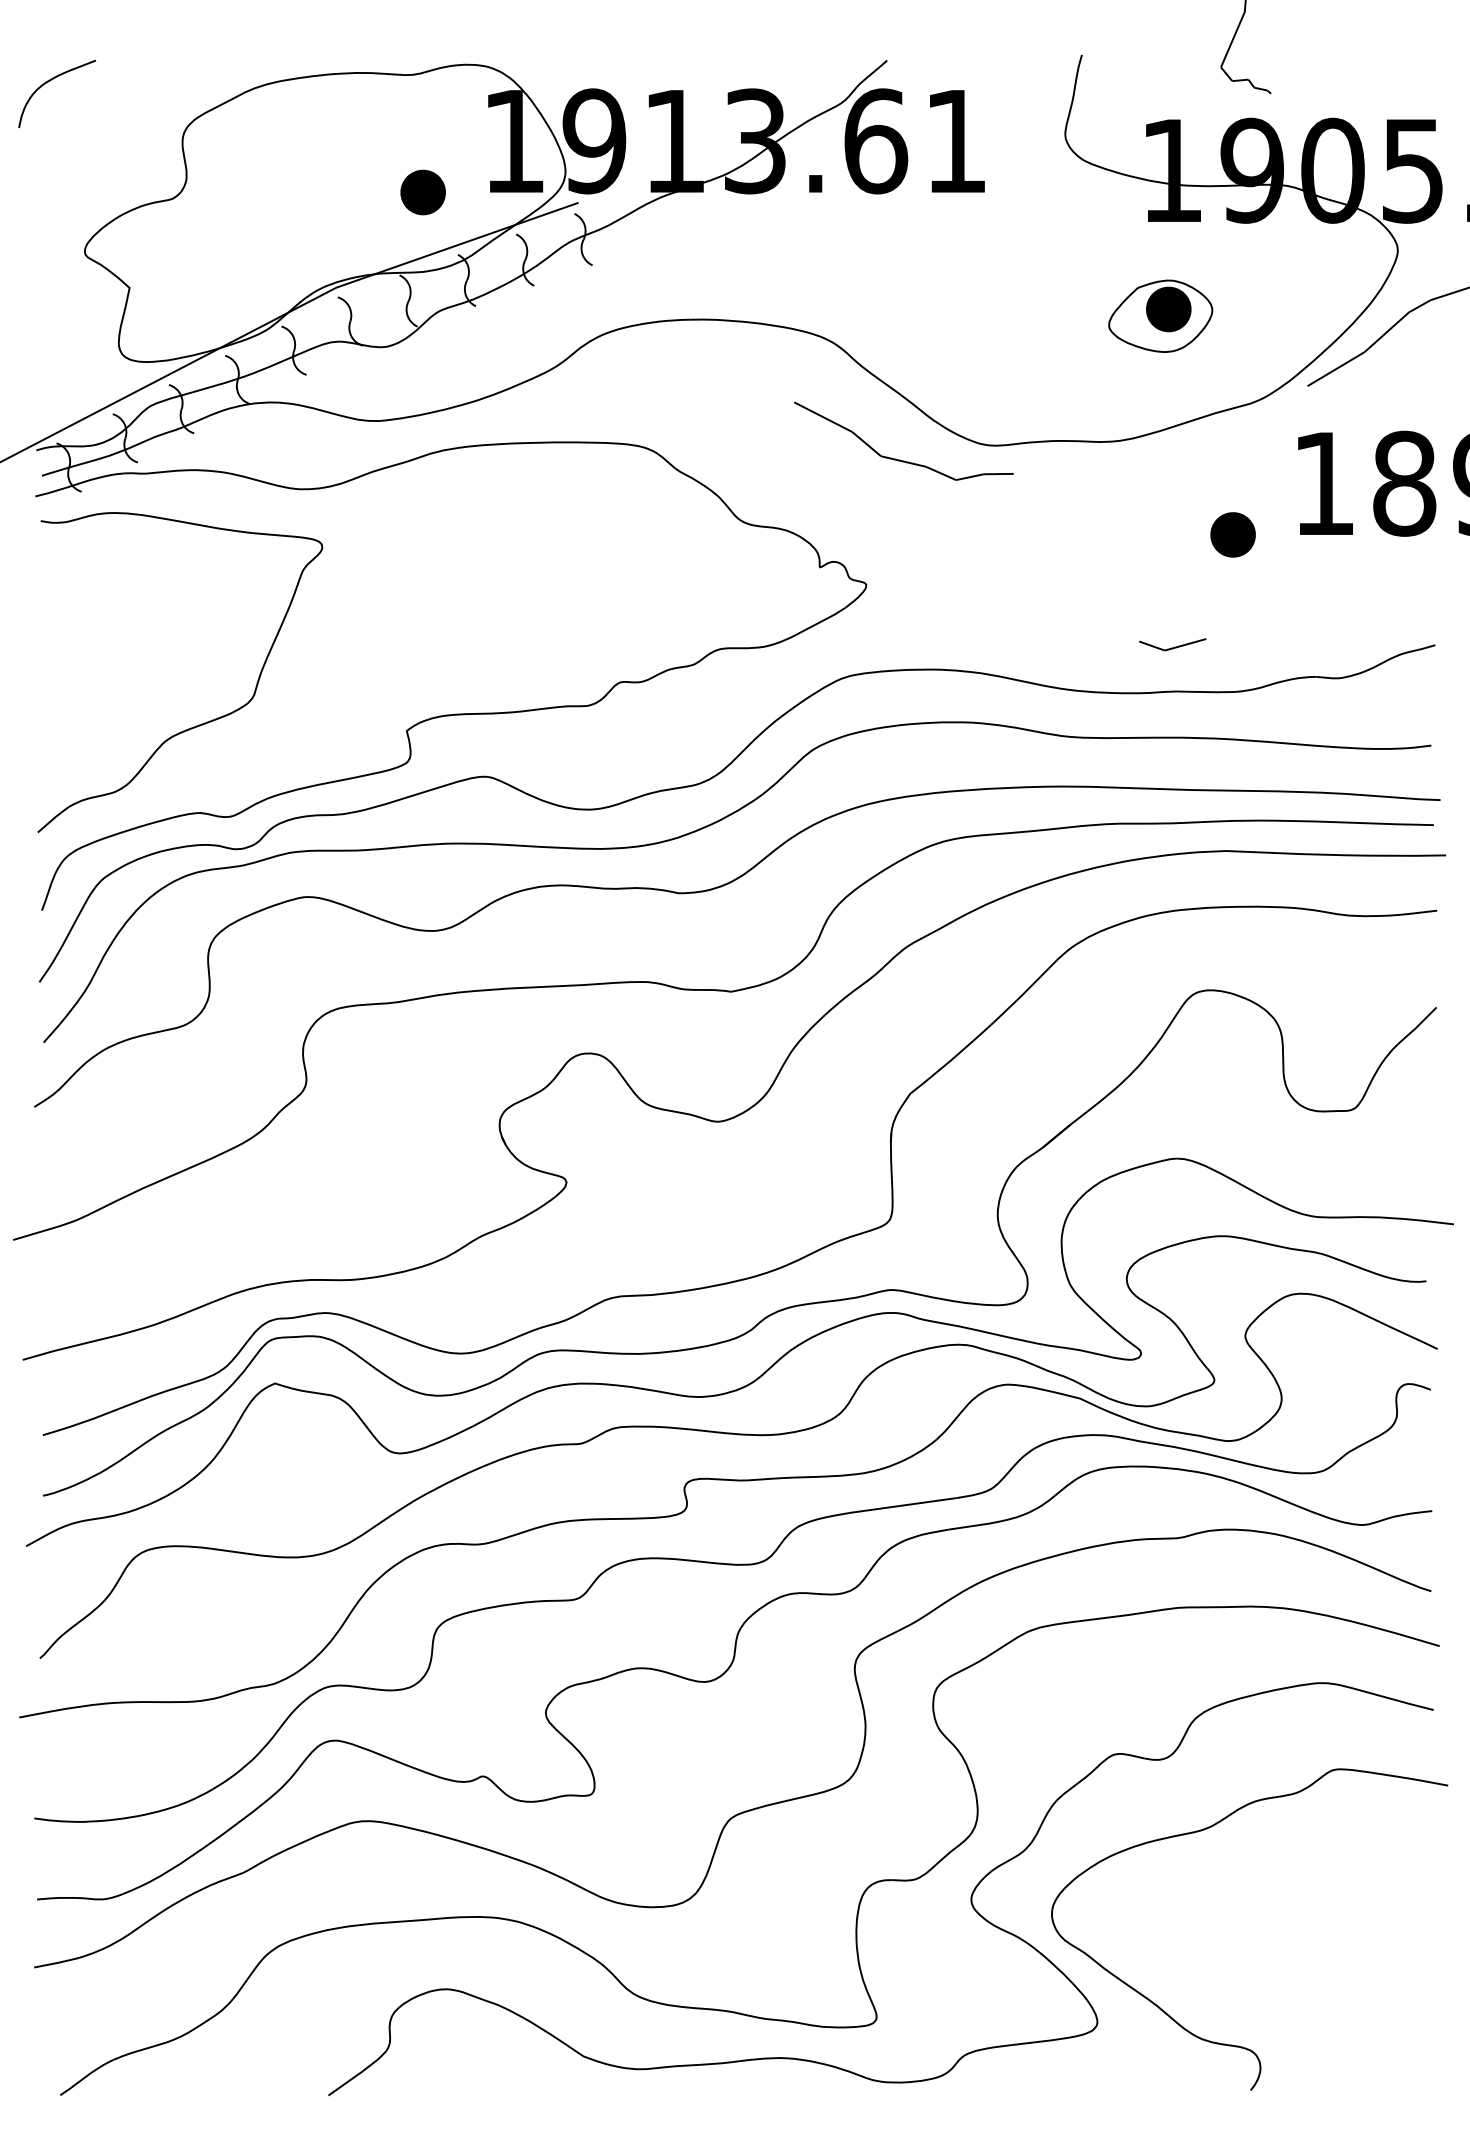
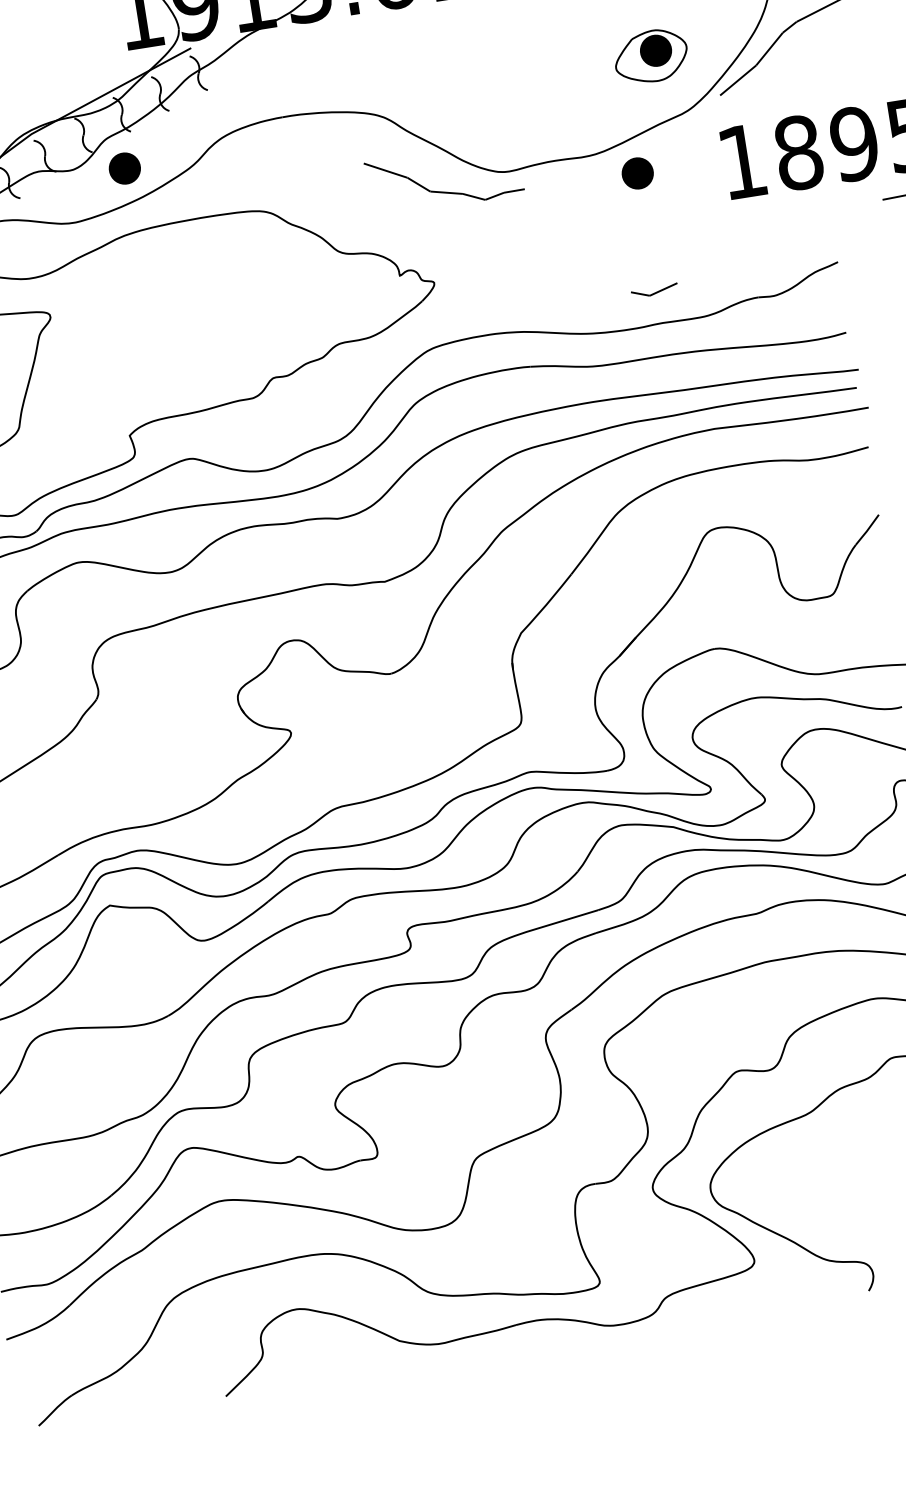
part: (422, 192) -> (124, 168), moved
part: (1160, 315) -> (650, 55), moved
part: (1232, 534) -> (637, 173), moved

